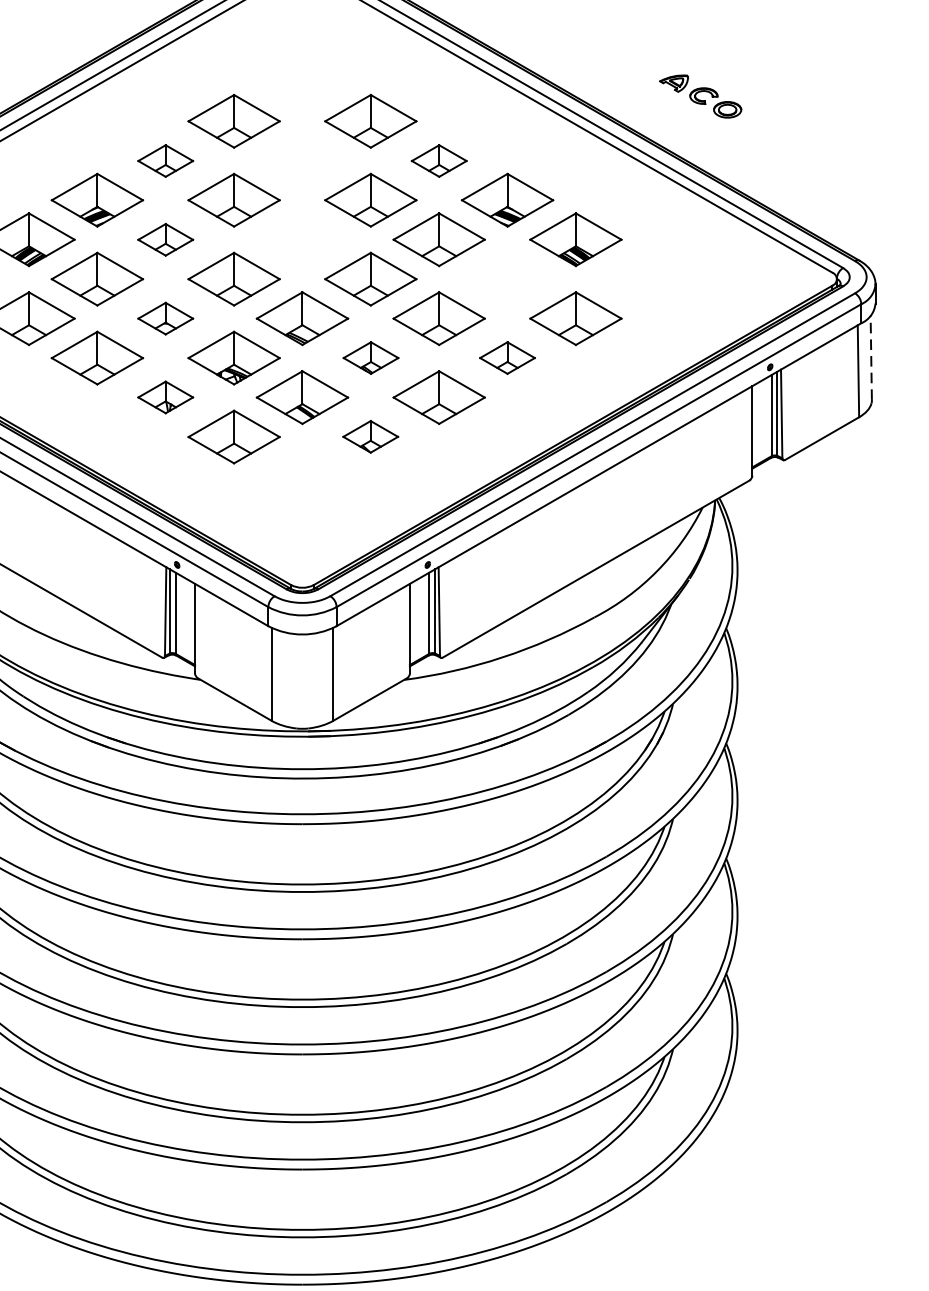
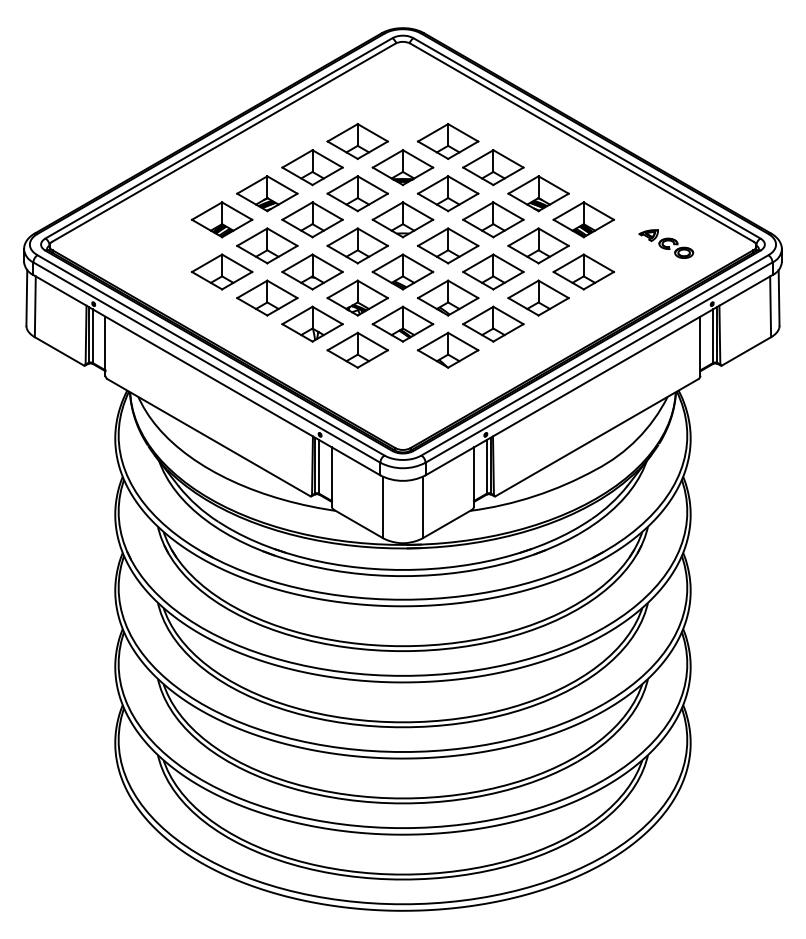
part: (700, 95) -> (666, 243), moved
part: (165, 160) -> (312, 167), size x1.67
part: (301, 160) -> (402, 167), added
part: (439, 160) -> (493, 167), size x1.67
part: (165, 239) -> (312, 219), size x1.67
part: (301, 239) -> (402, 219), added
part: (507, 278) -> (538, 245), added
part: (165, 317) -> (312, 271), size x1.67
part: (371, 357) -> (448, 297), size x1.67
part: (507, 357) -> (538, 297), size x1.67
line: (871, 357) -> (779, 297), dashed -> solid
part: (165, 396) -> (312, 323), size x1.67
part: (369, 435) -> (447, 349), size x1.67

